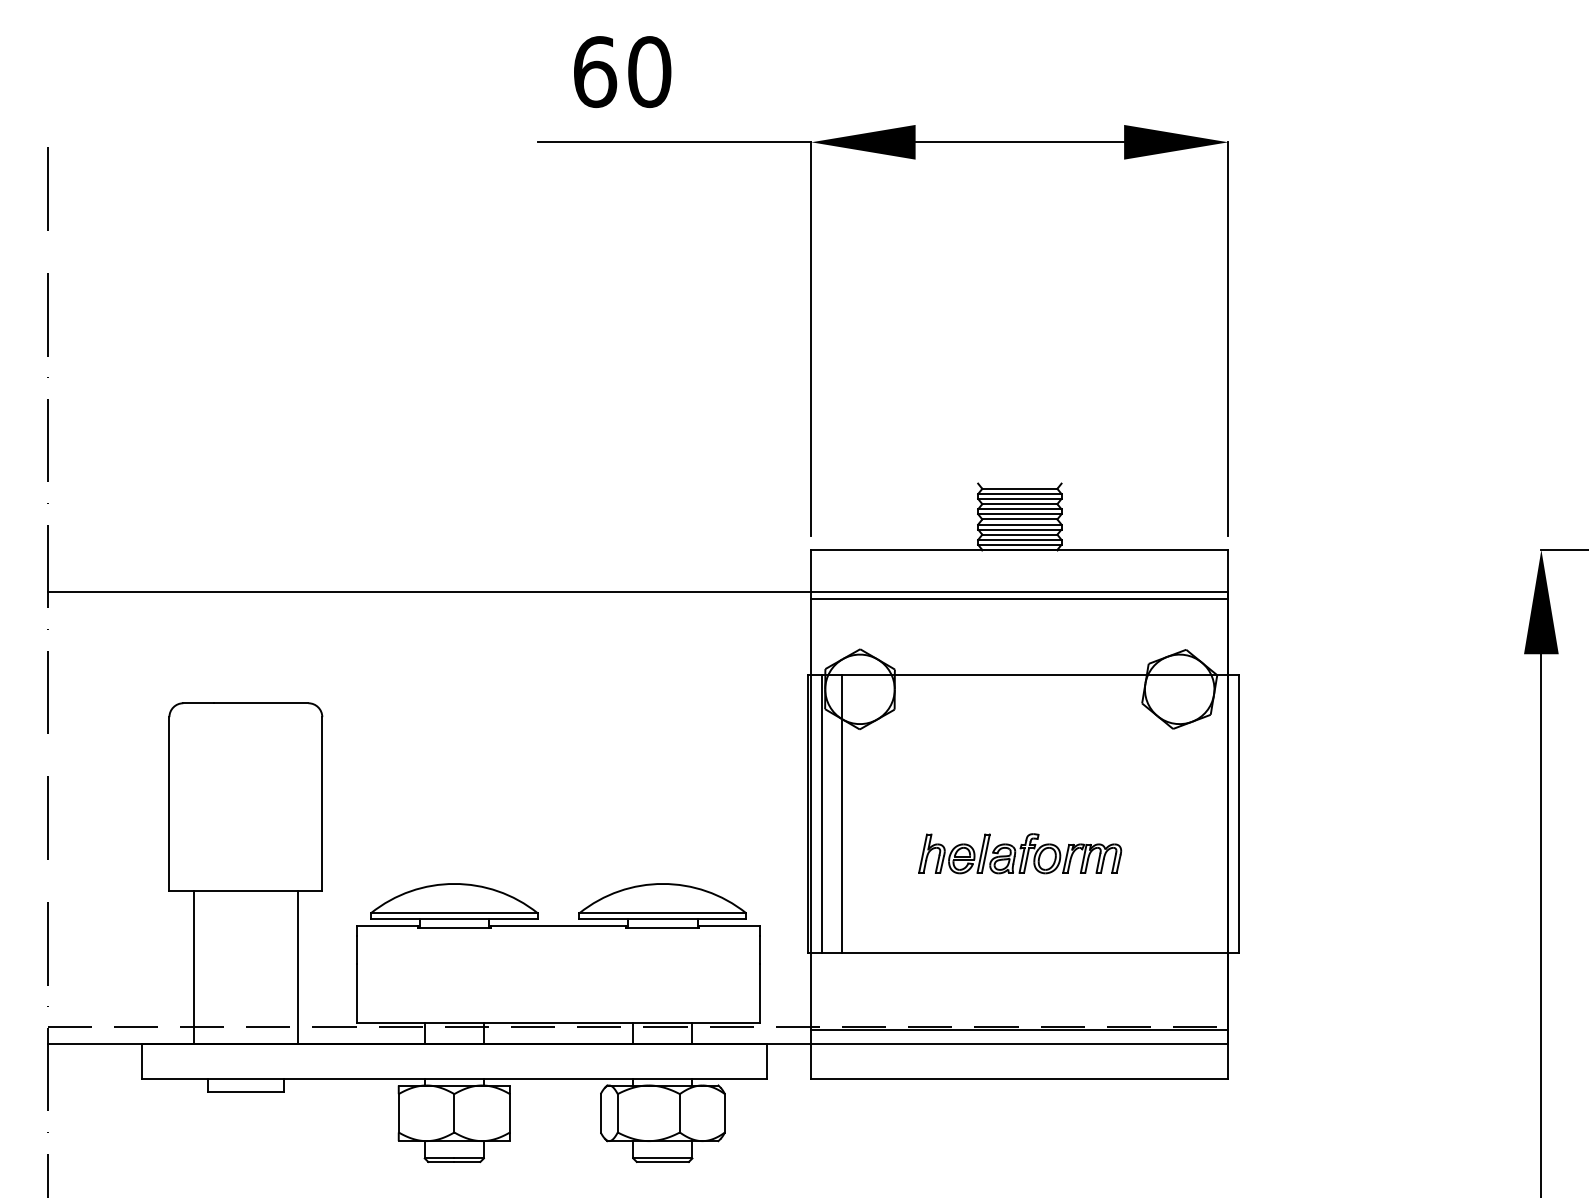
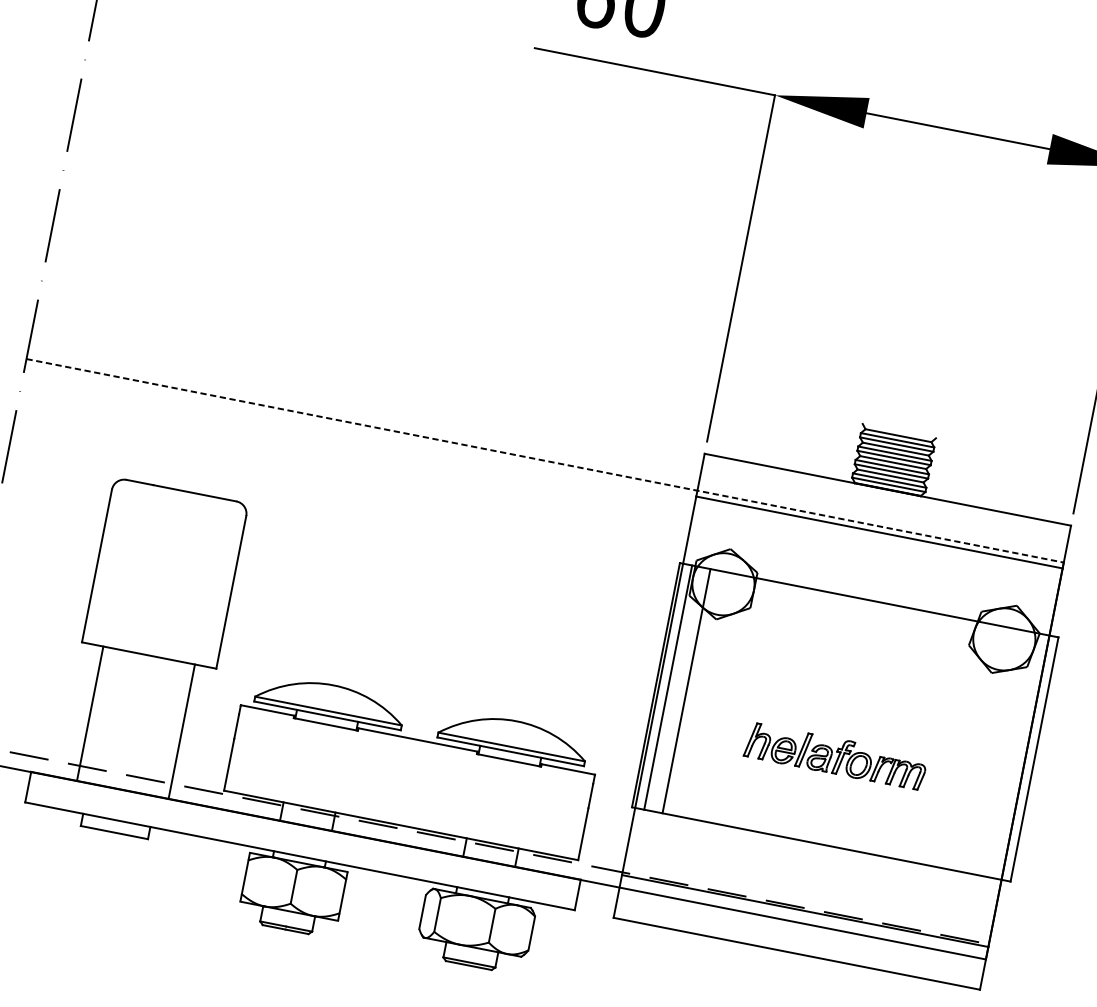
line: (638, 592) -> (545, 461), solid -> dashed

